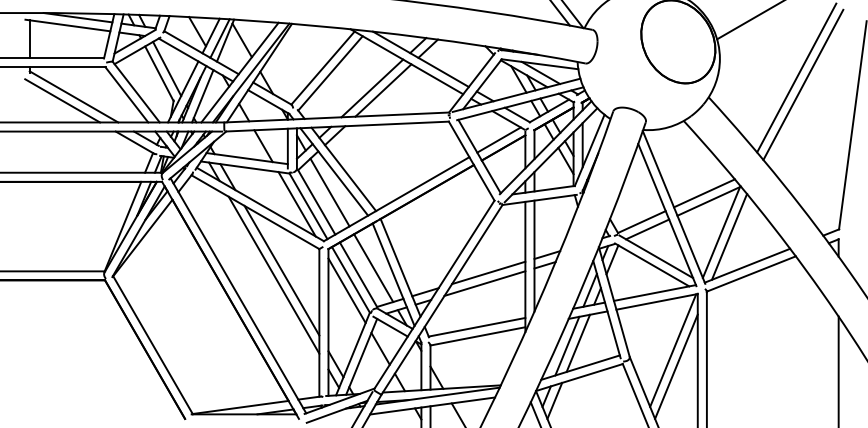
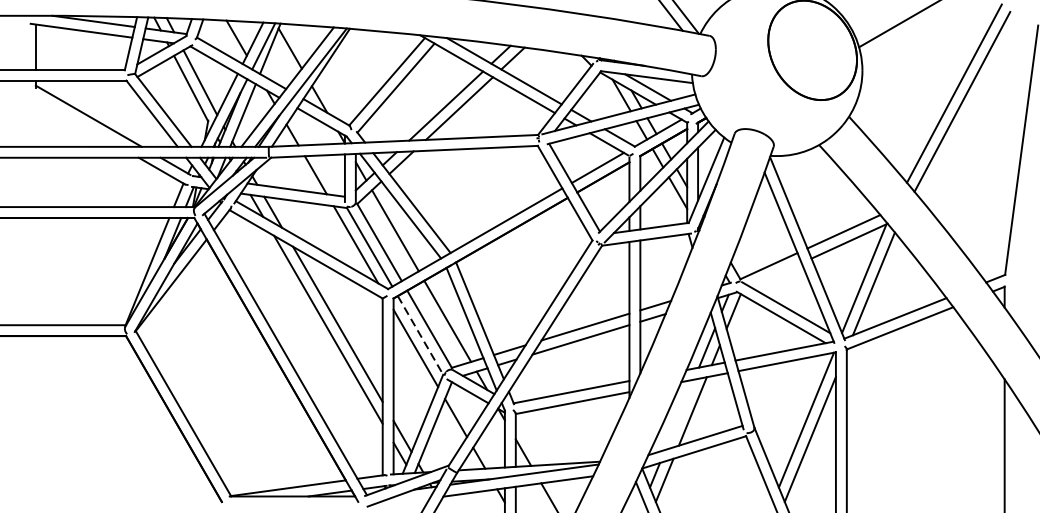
line: (62, 100) -> (75, 120), removed
line: (647, 229) -> (775, 275), removed
line: (351, 280) -> (421, 336), solid -> dashed
line: (567, 345) -> (679, 413), removed

